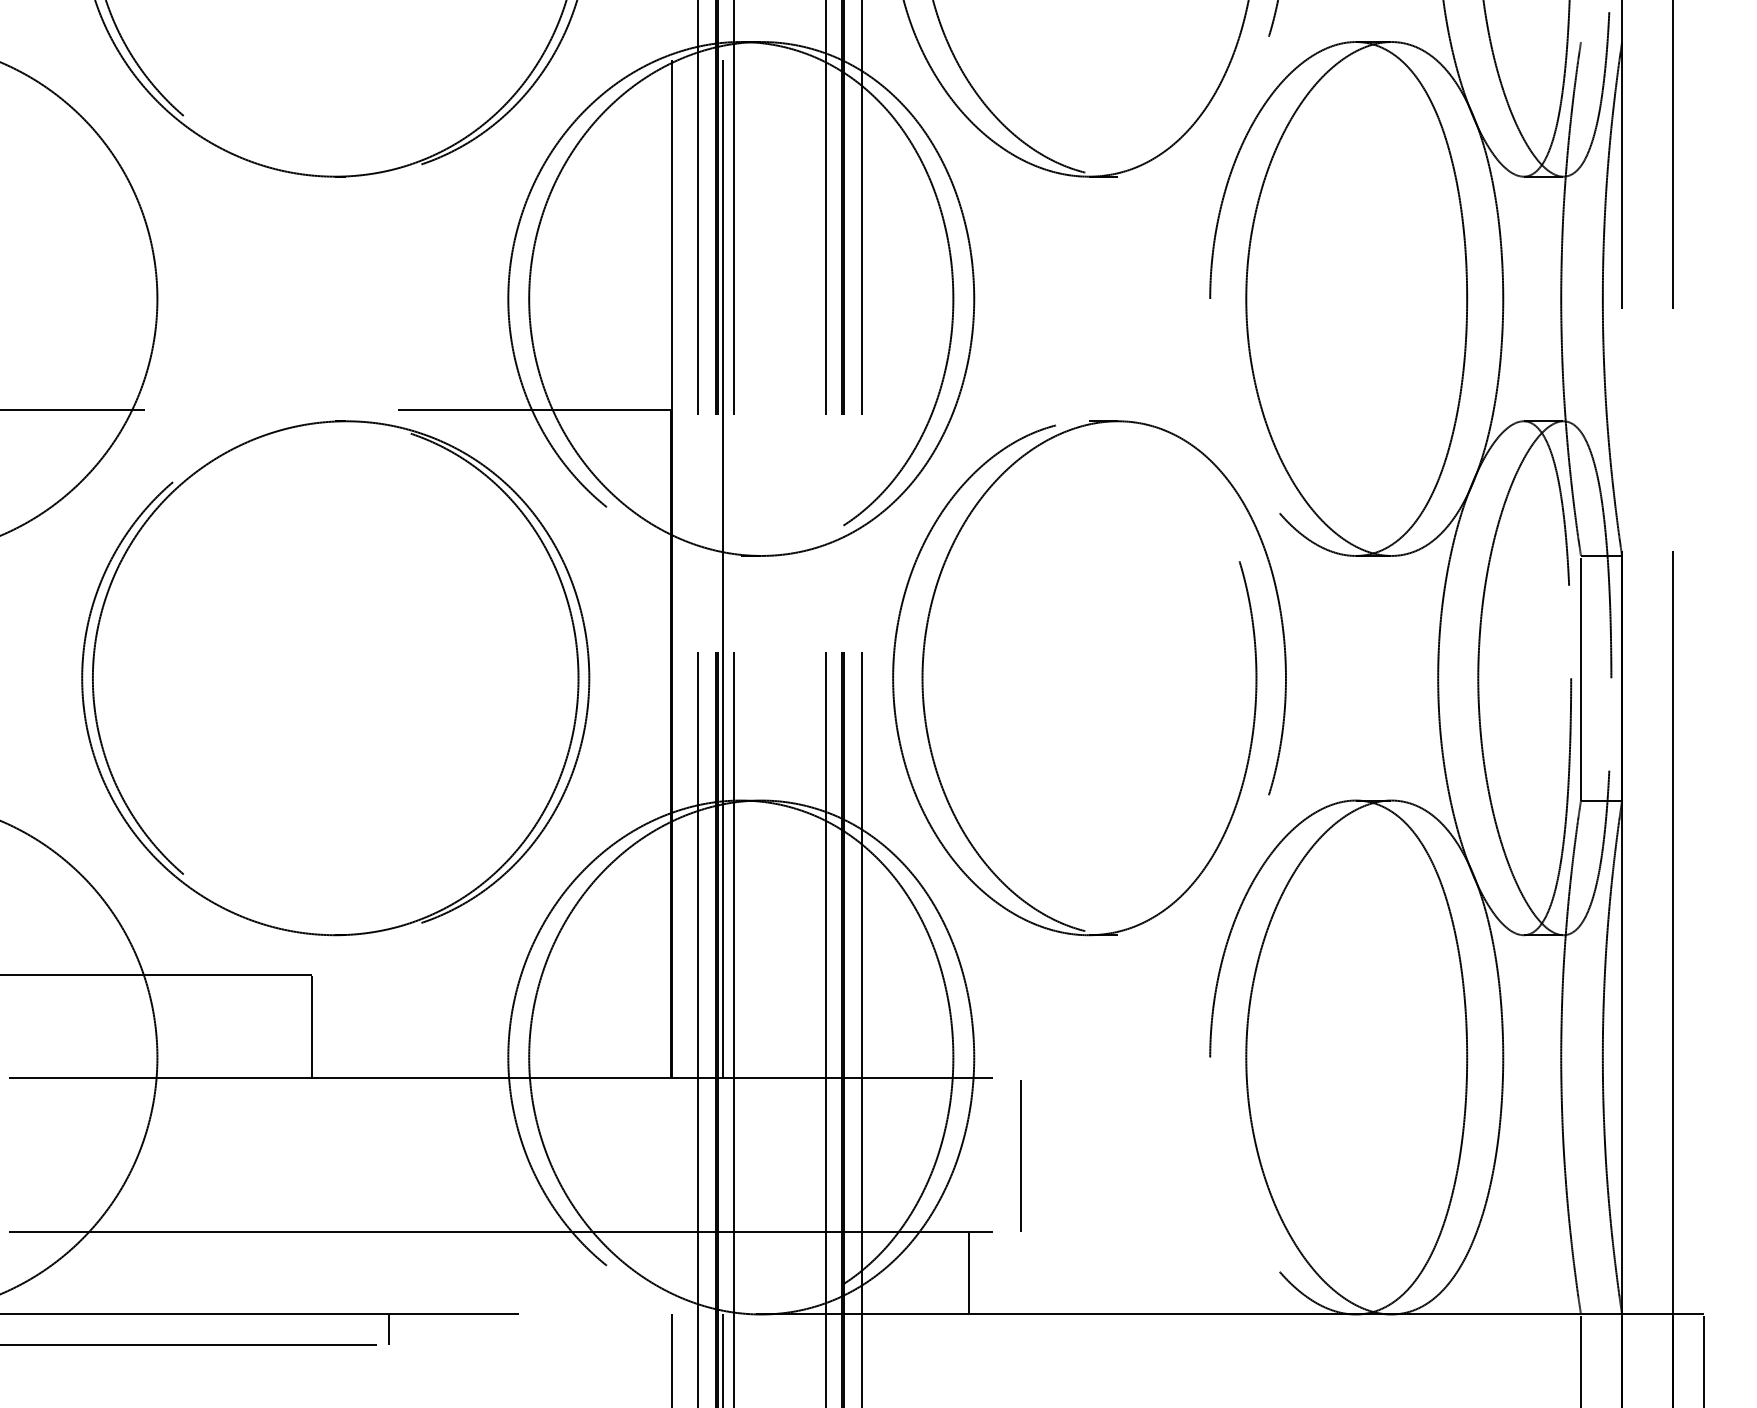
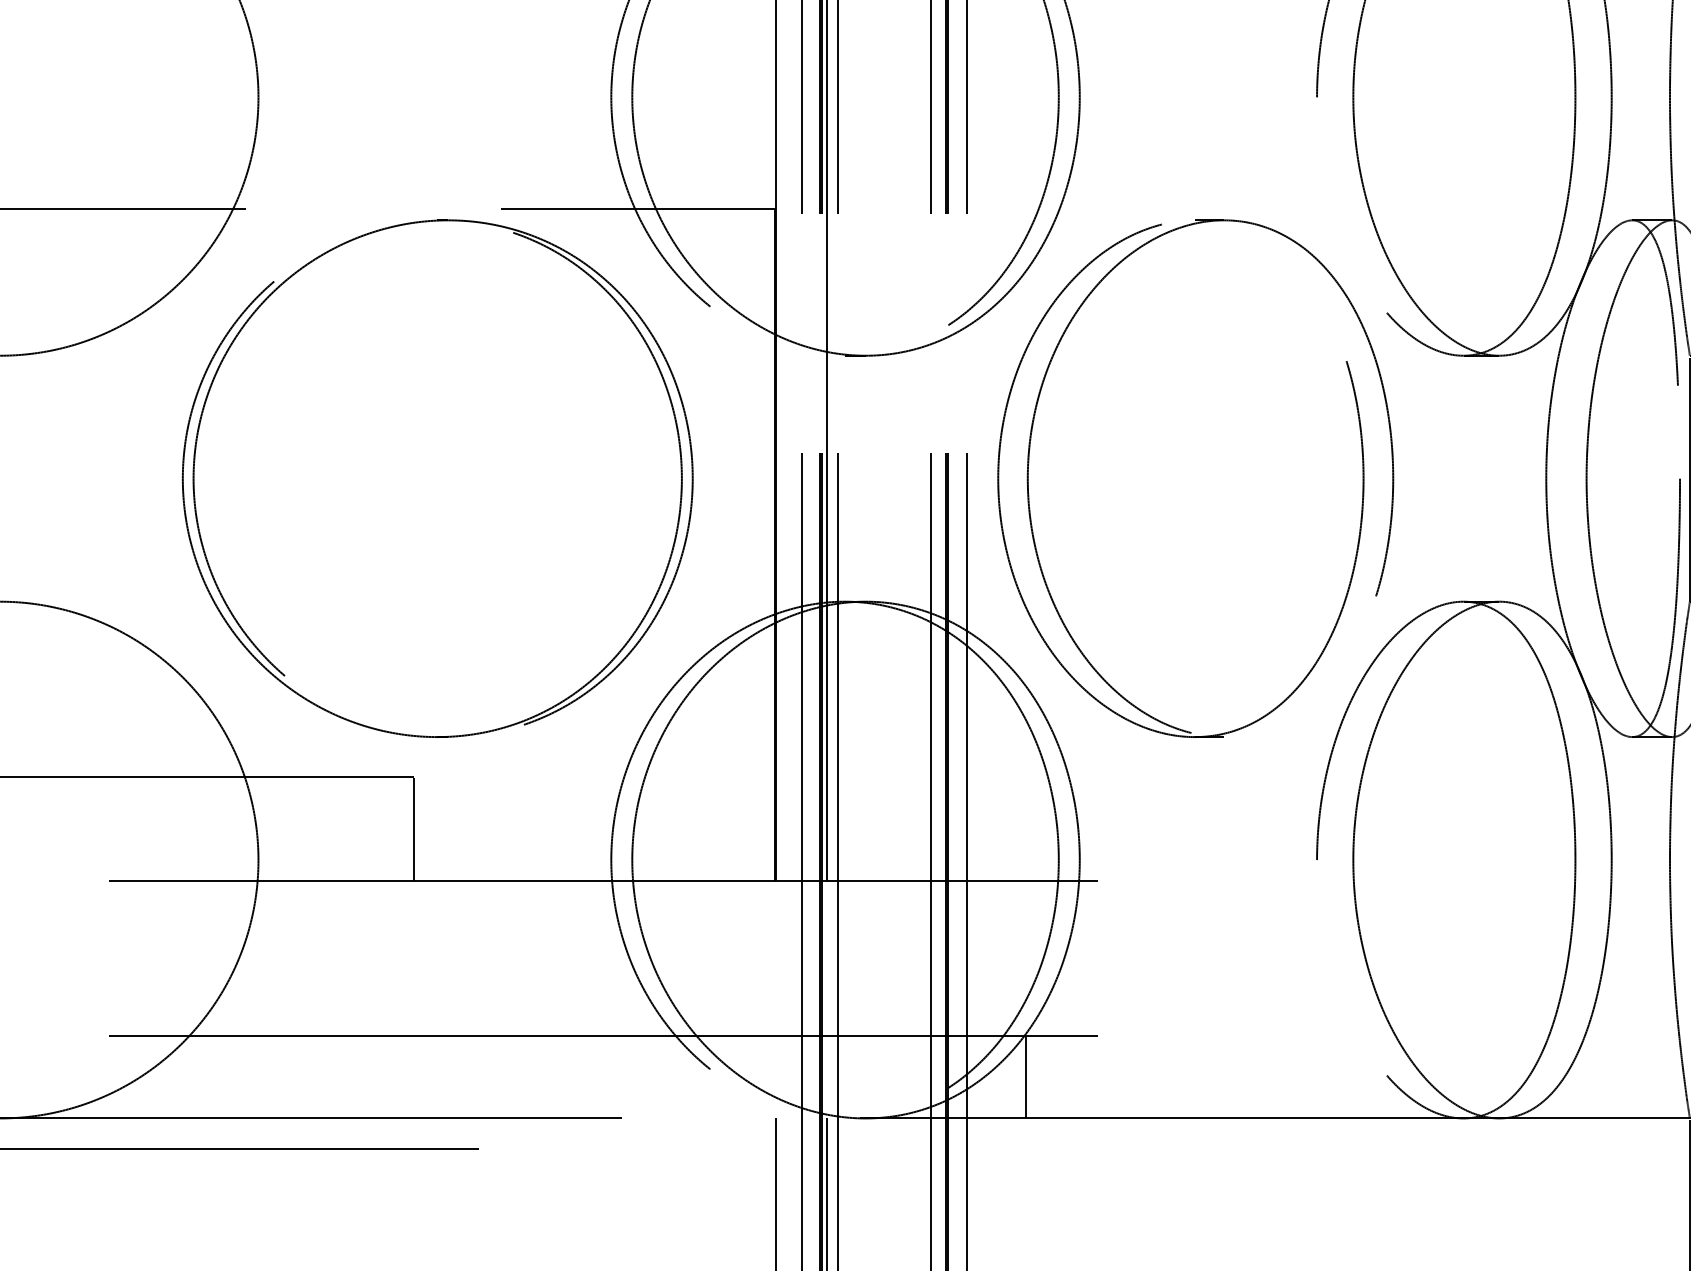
line: (1020, 1155) -> (1126, 958), removed
line: (969, 1273) -> (1025, 1077), moved
line: (388, 1329) -> (490, 1133), removed

